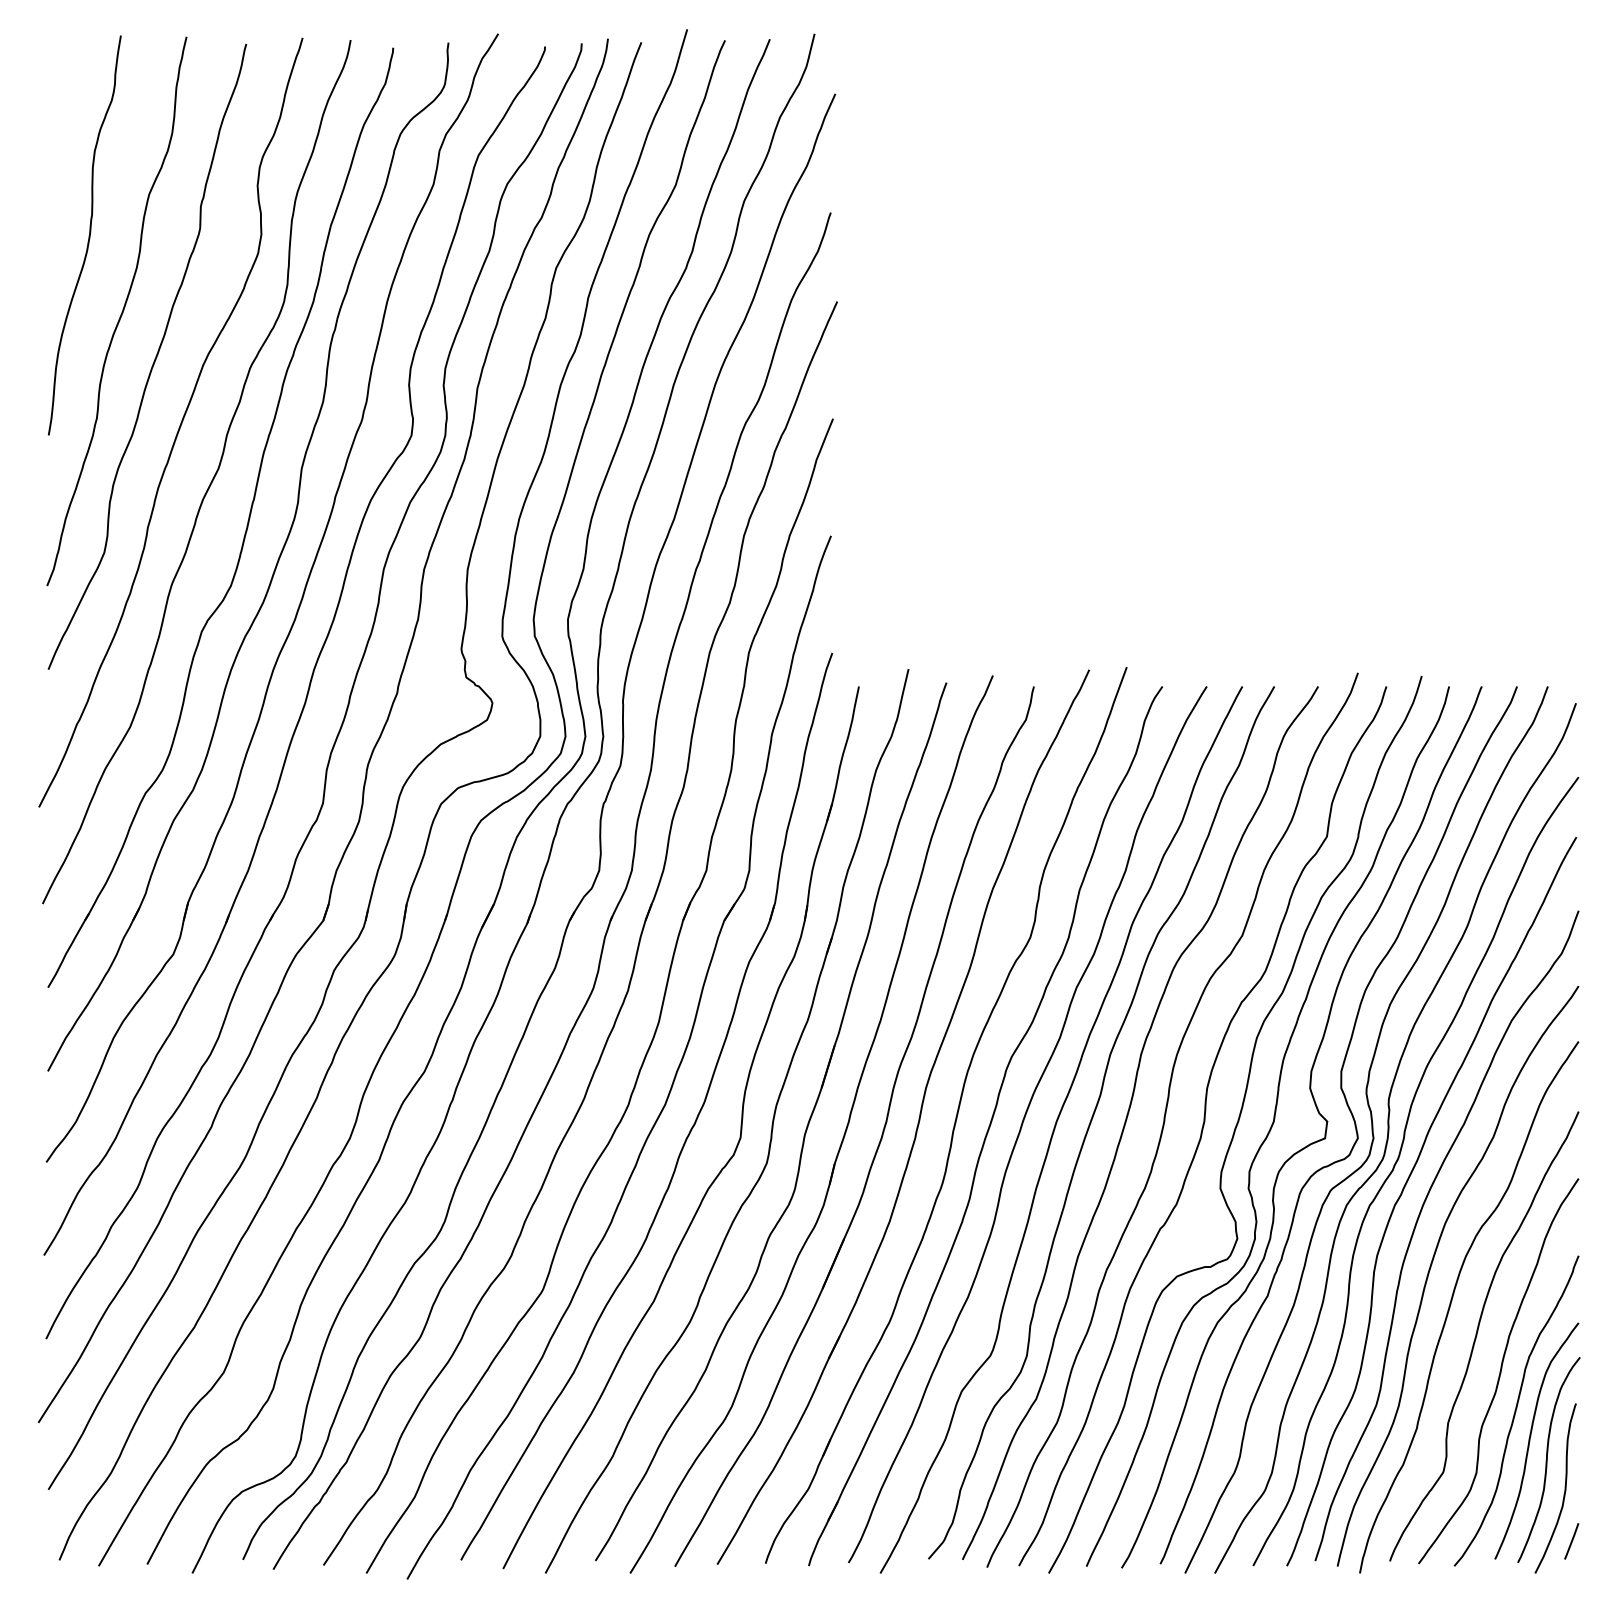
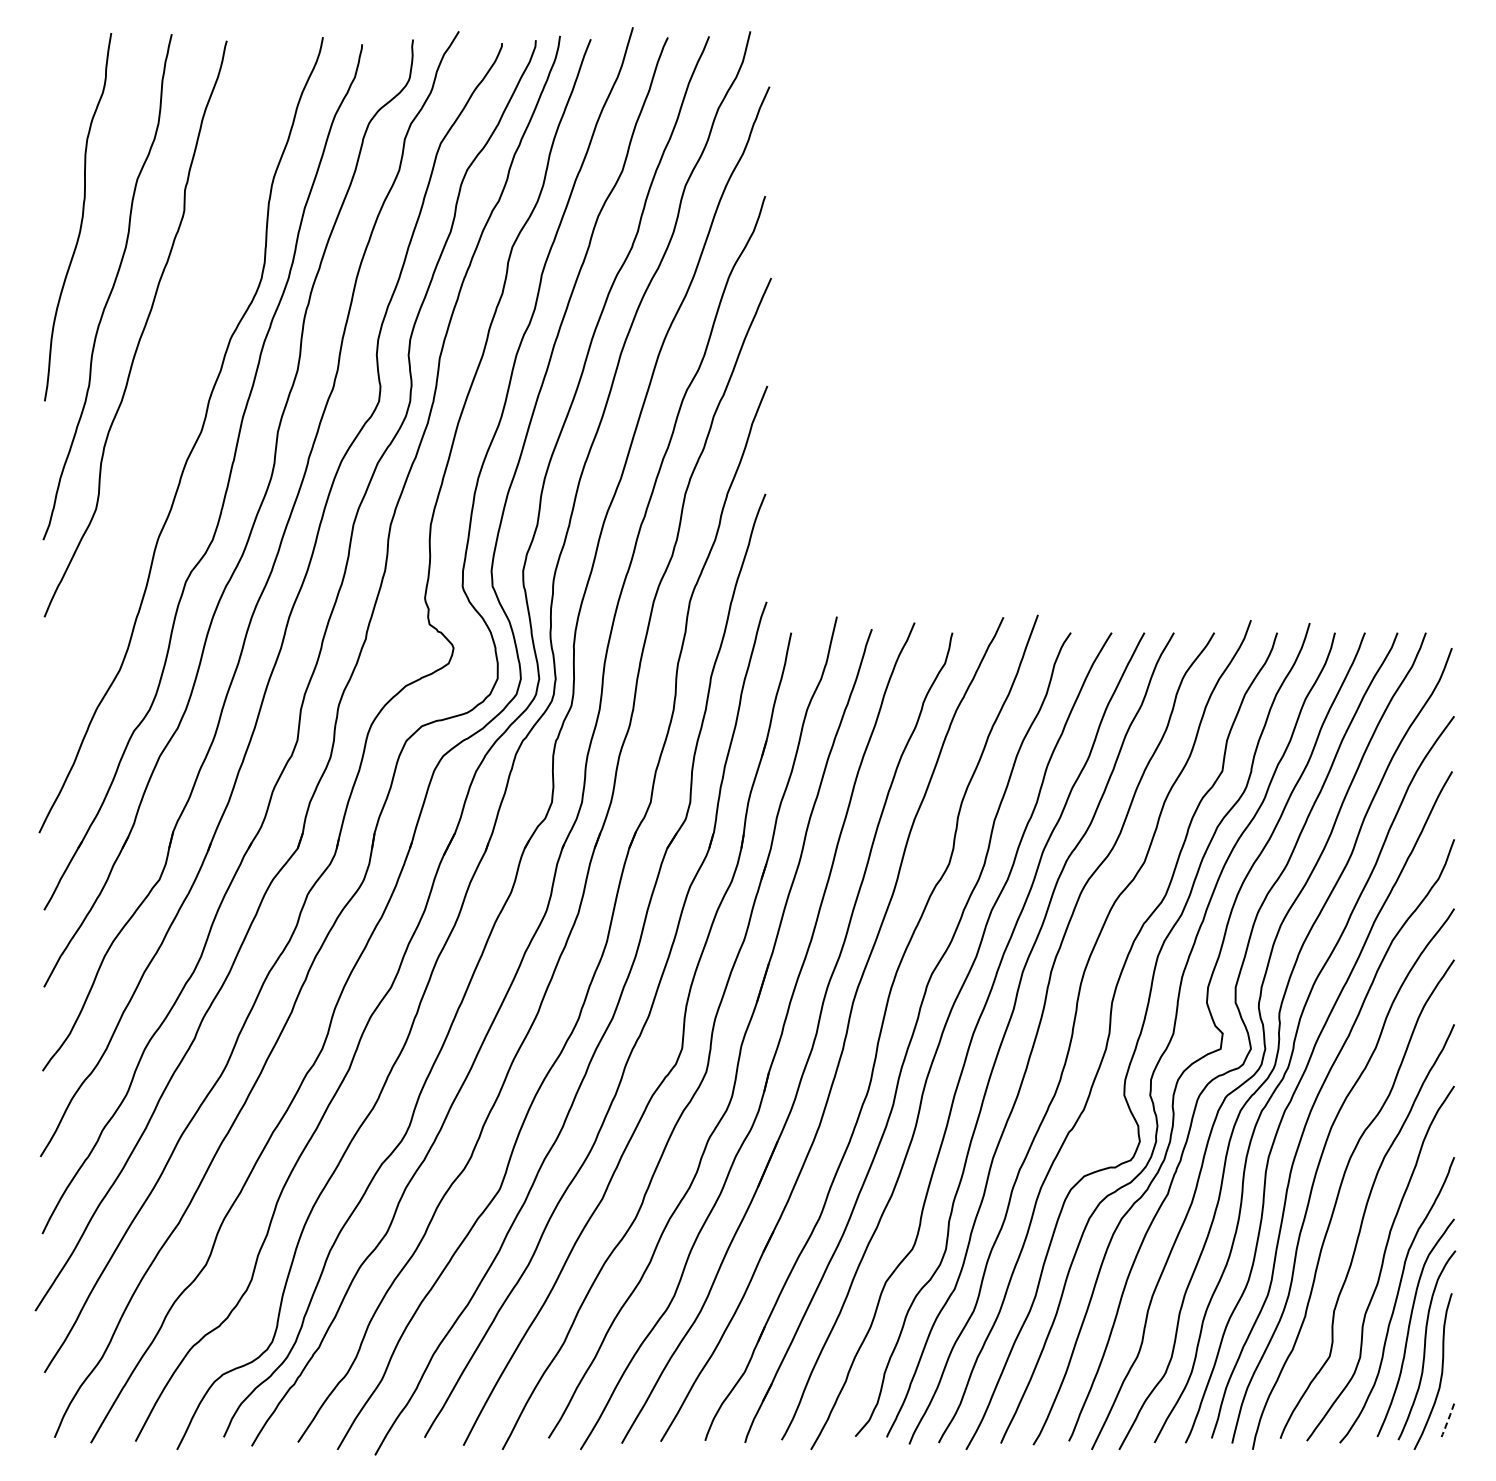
curve: (178, 427) -> (164, 394), removed
line: (1571, 1541) -> (1447, 1420), solid -> dashed

